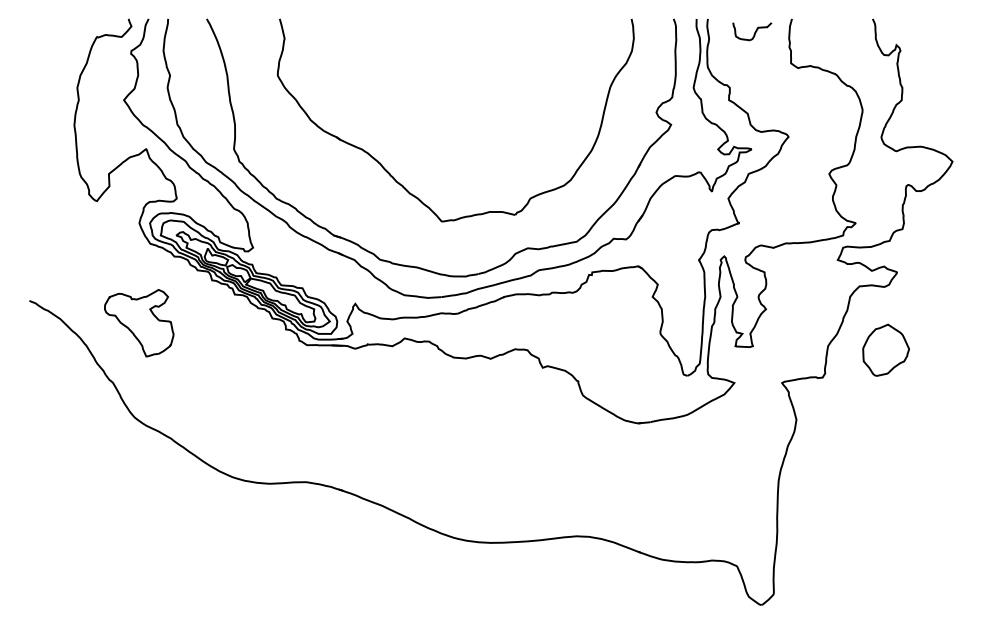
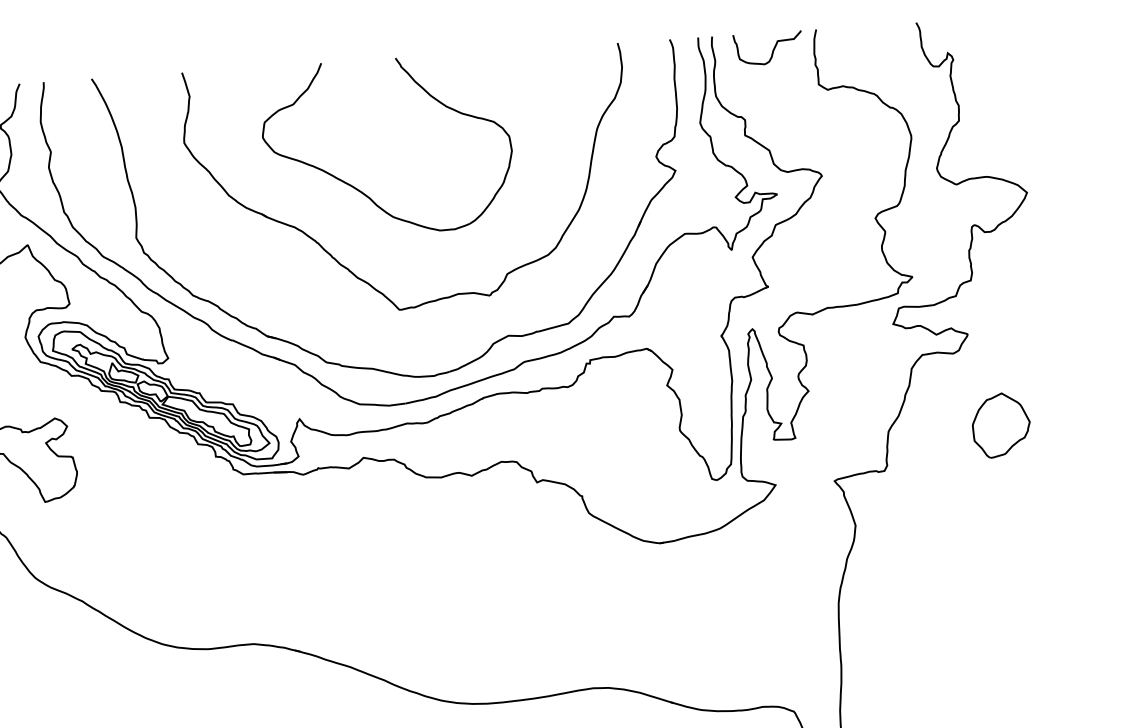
part: (752, 31) -> (768, 48), size x1.43
part: (416, 122) -> (360, 189), added
part: (885, 349) -> (1000, 424), moved

